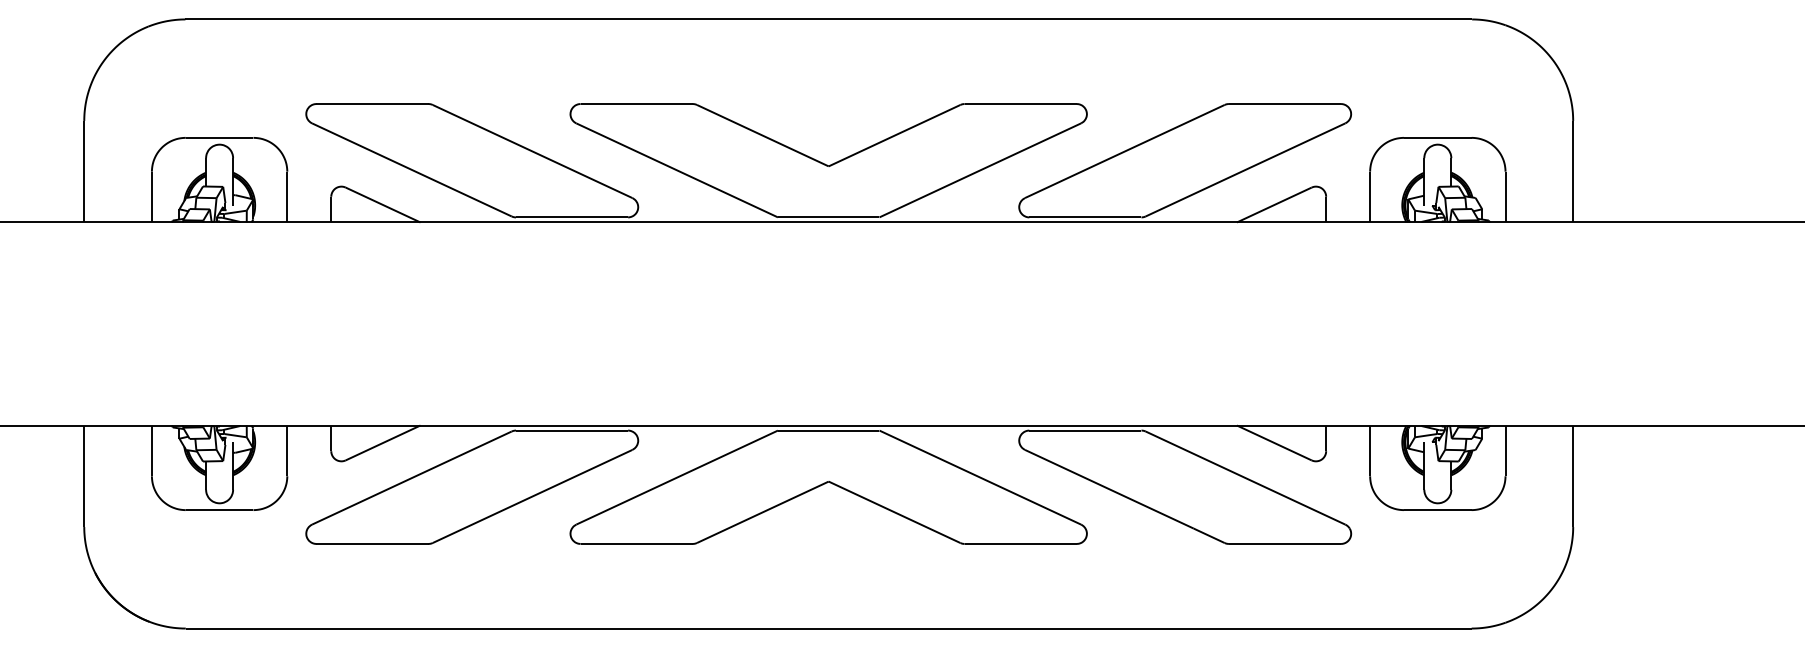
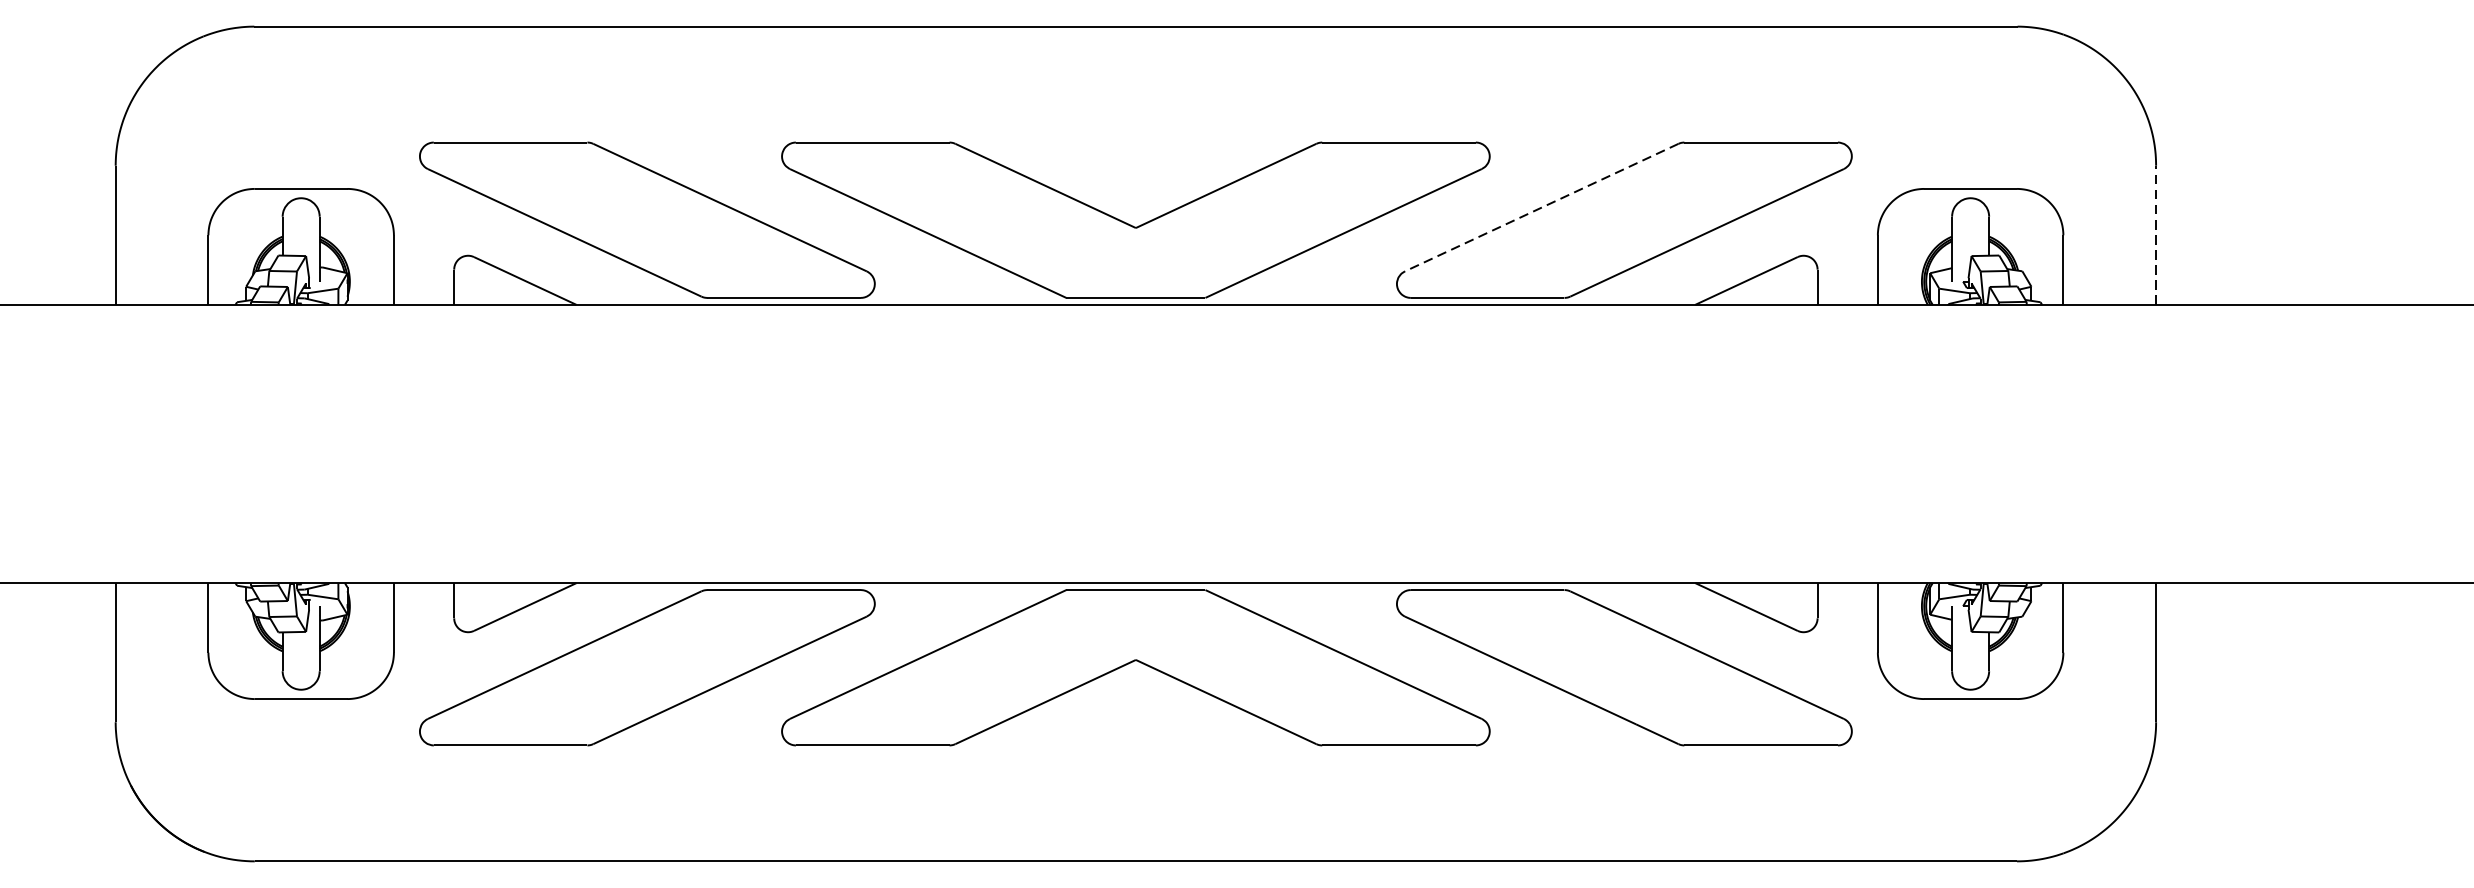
line: (1124, 151) -> (1541, 207), solid -> dashed
line: (1573, 171) -> (2156, 235), solid -> dashed

